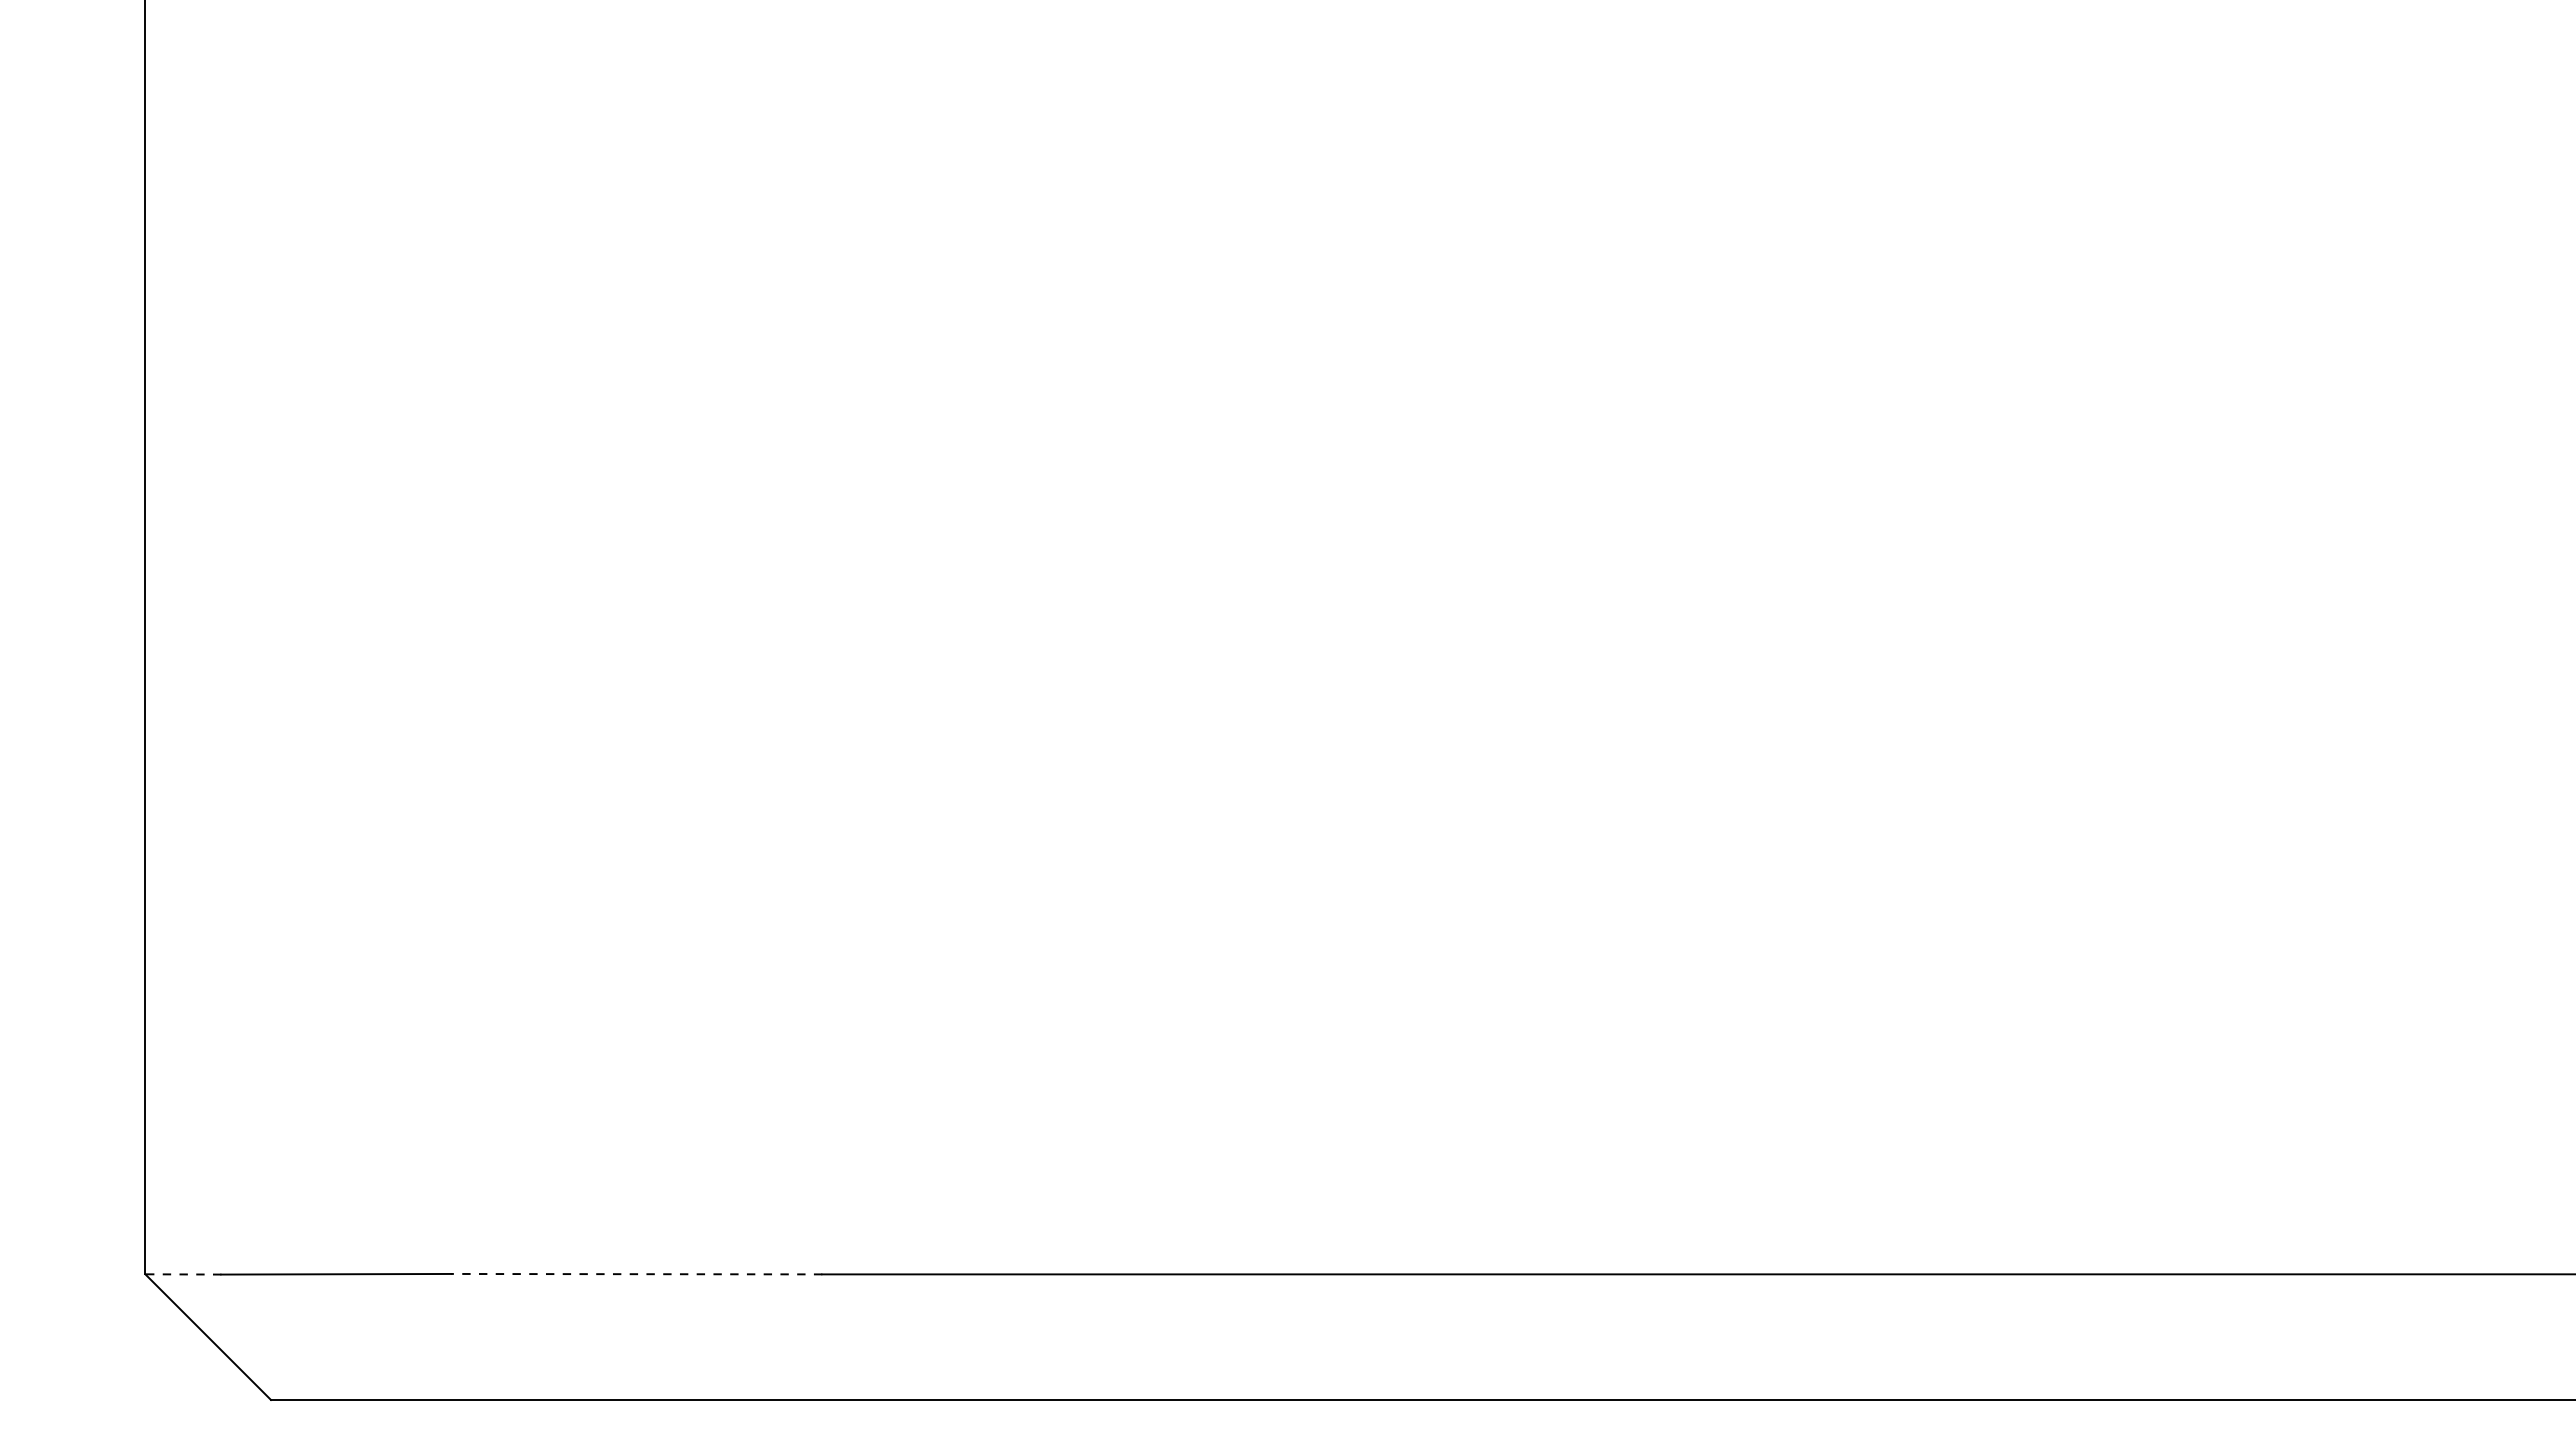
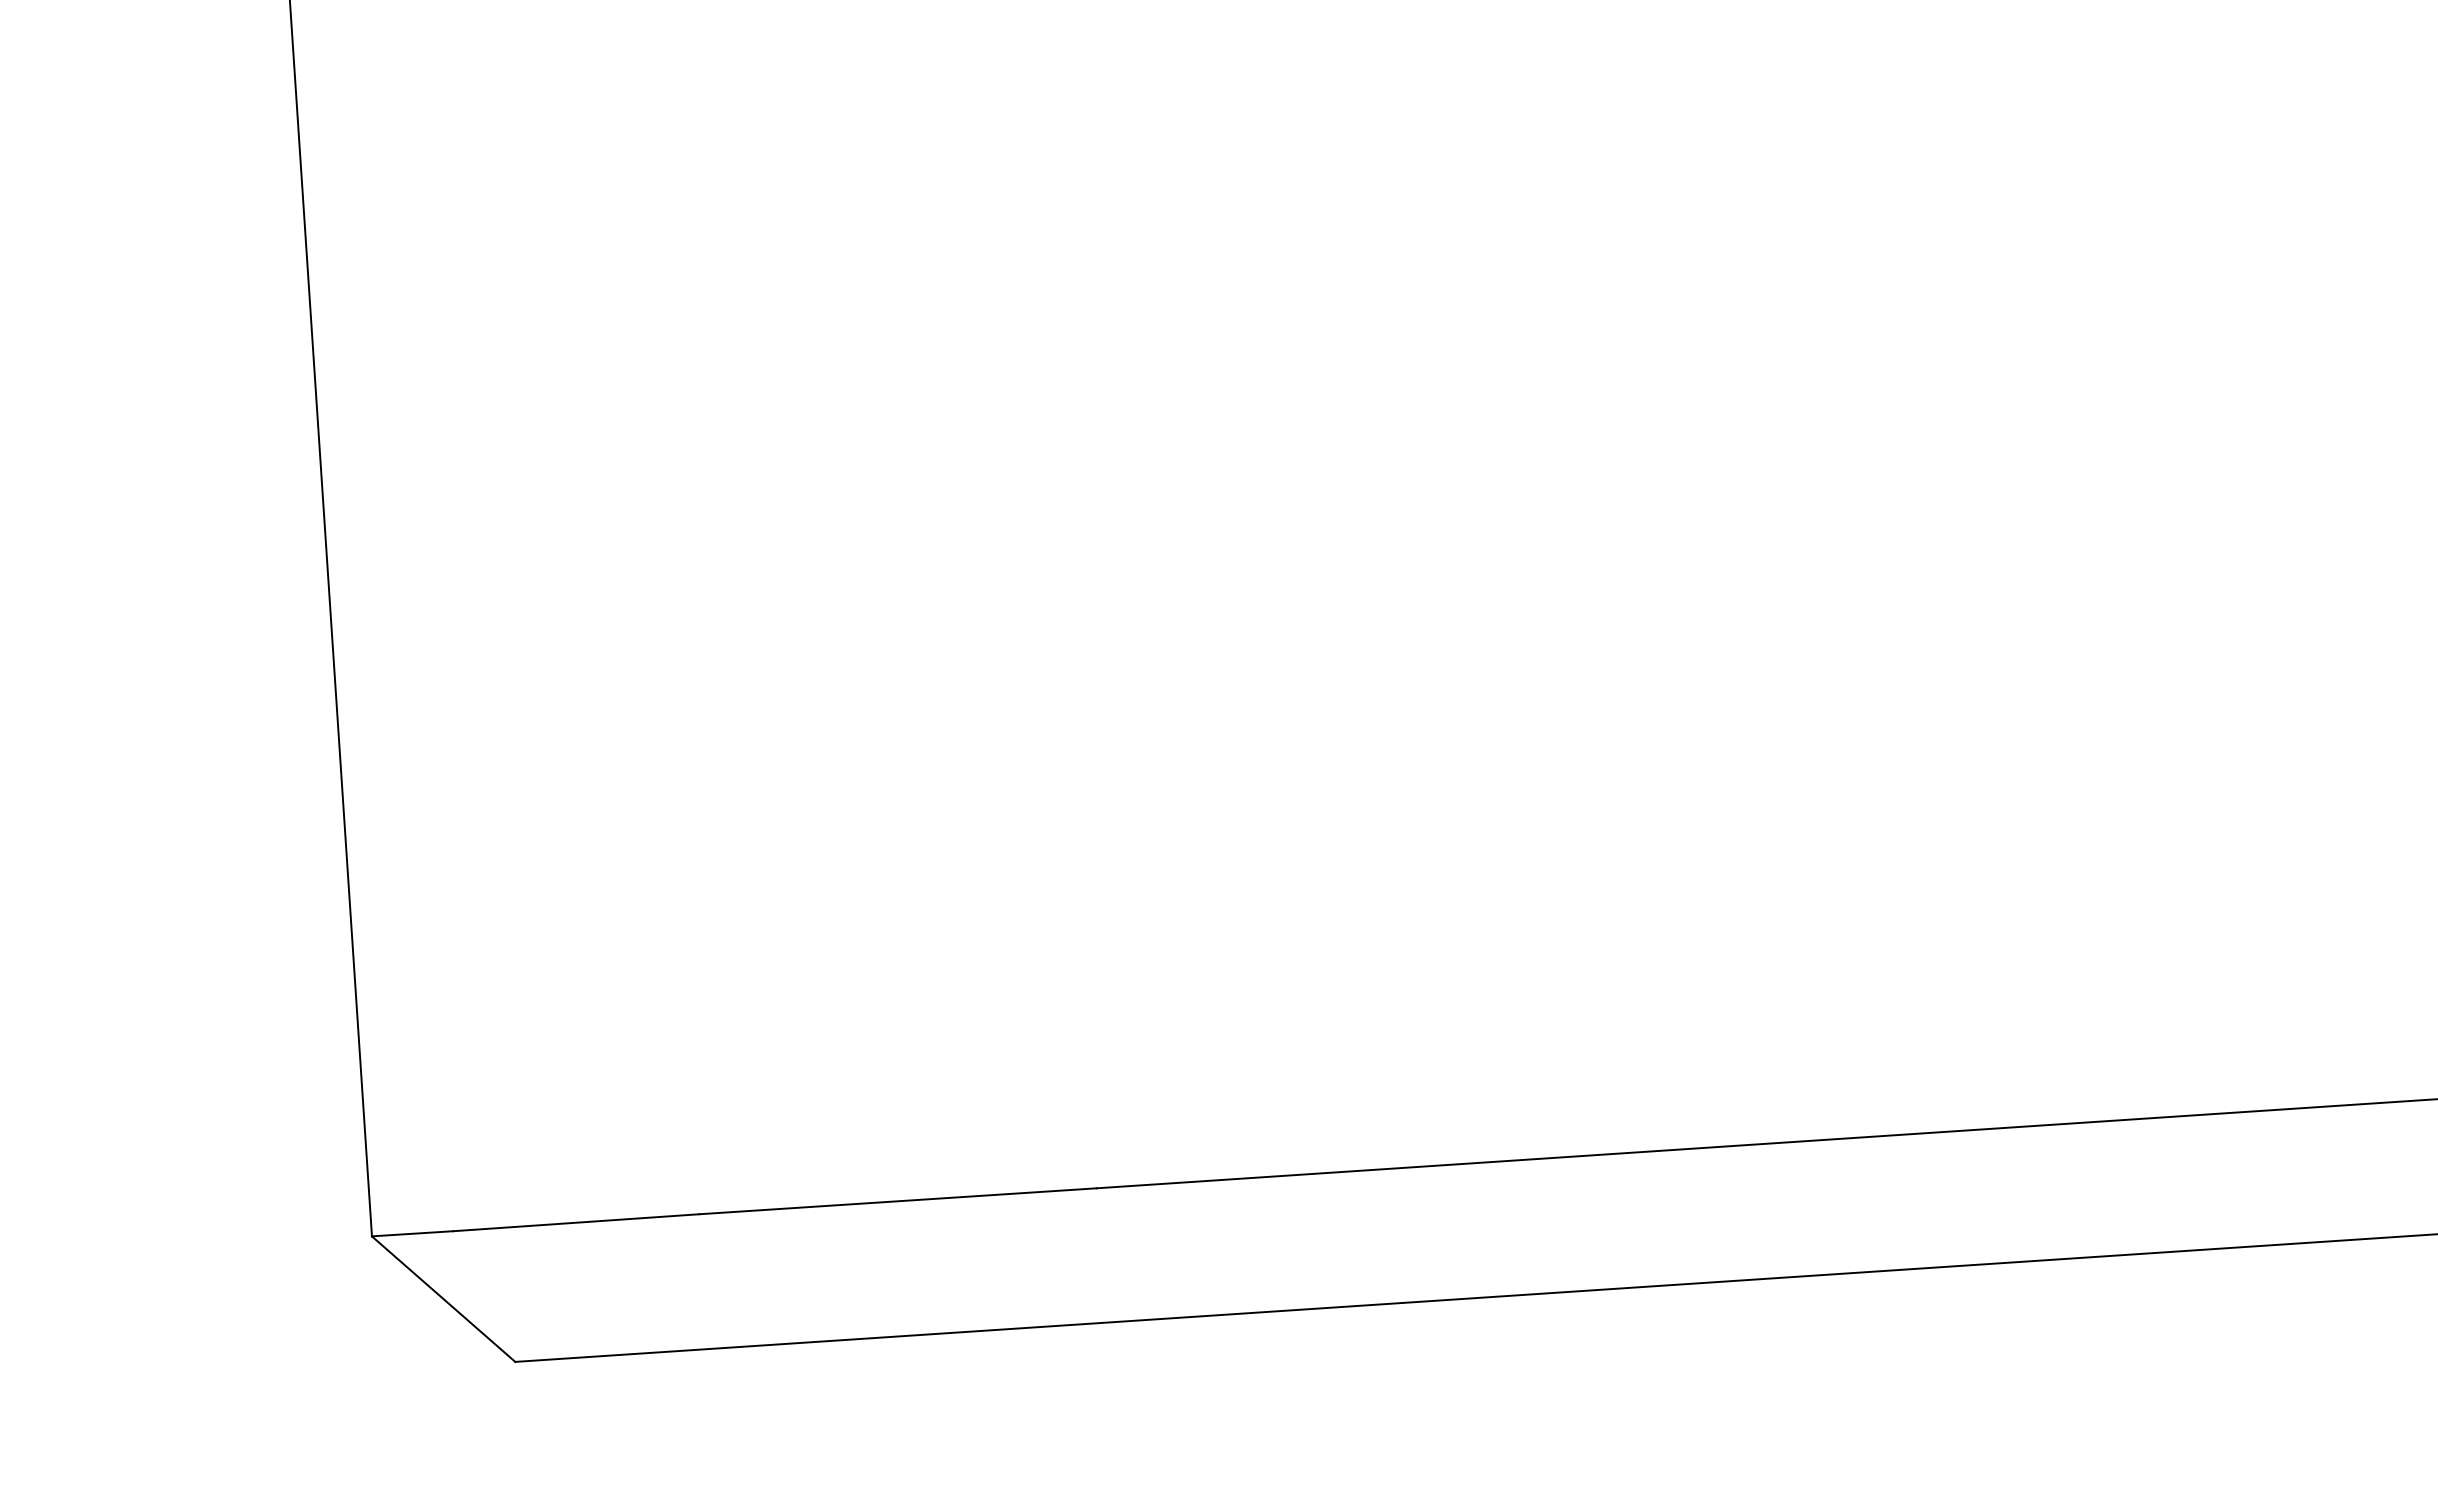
line: (183, 1274) -> (412, 1233), dashed -> solid
line: (636, 1274) -> (897, 1201), dashed -> solid

